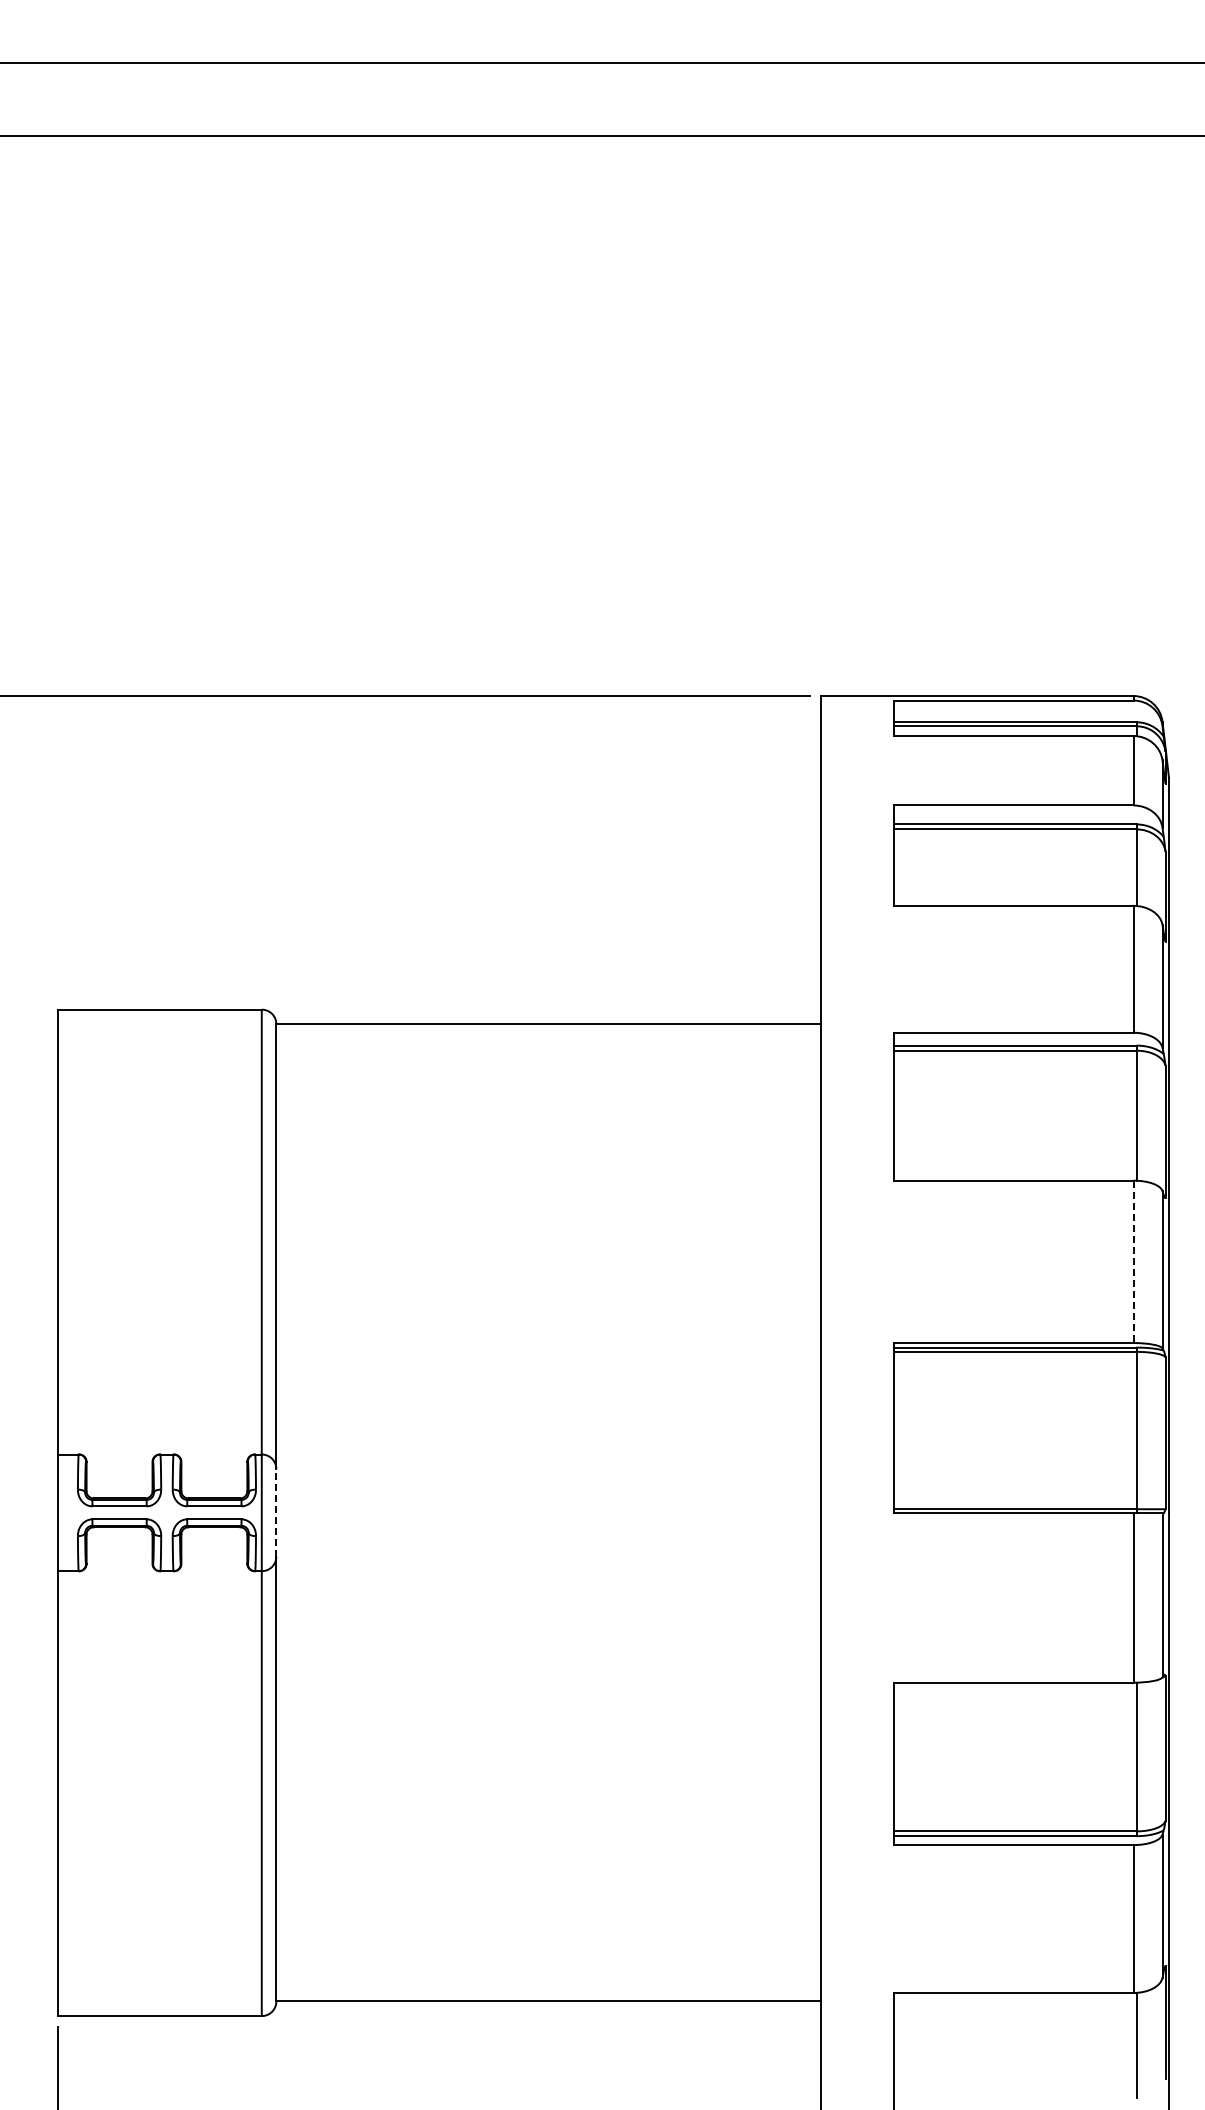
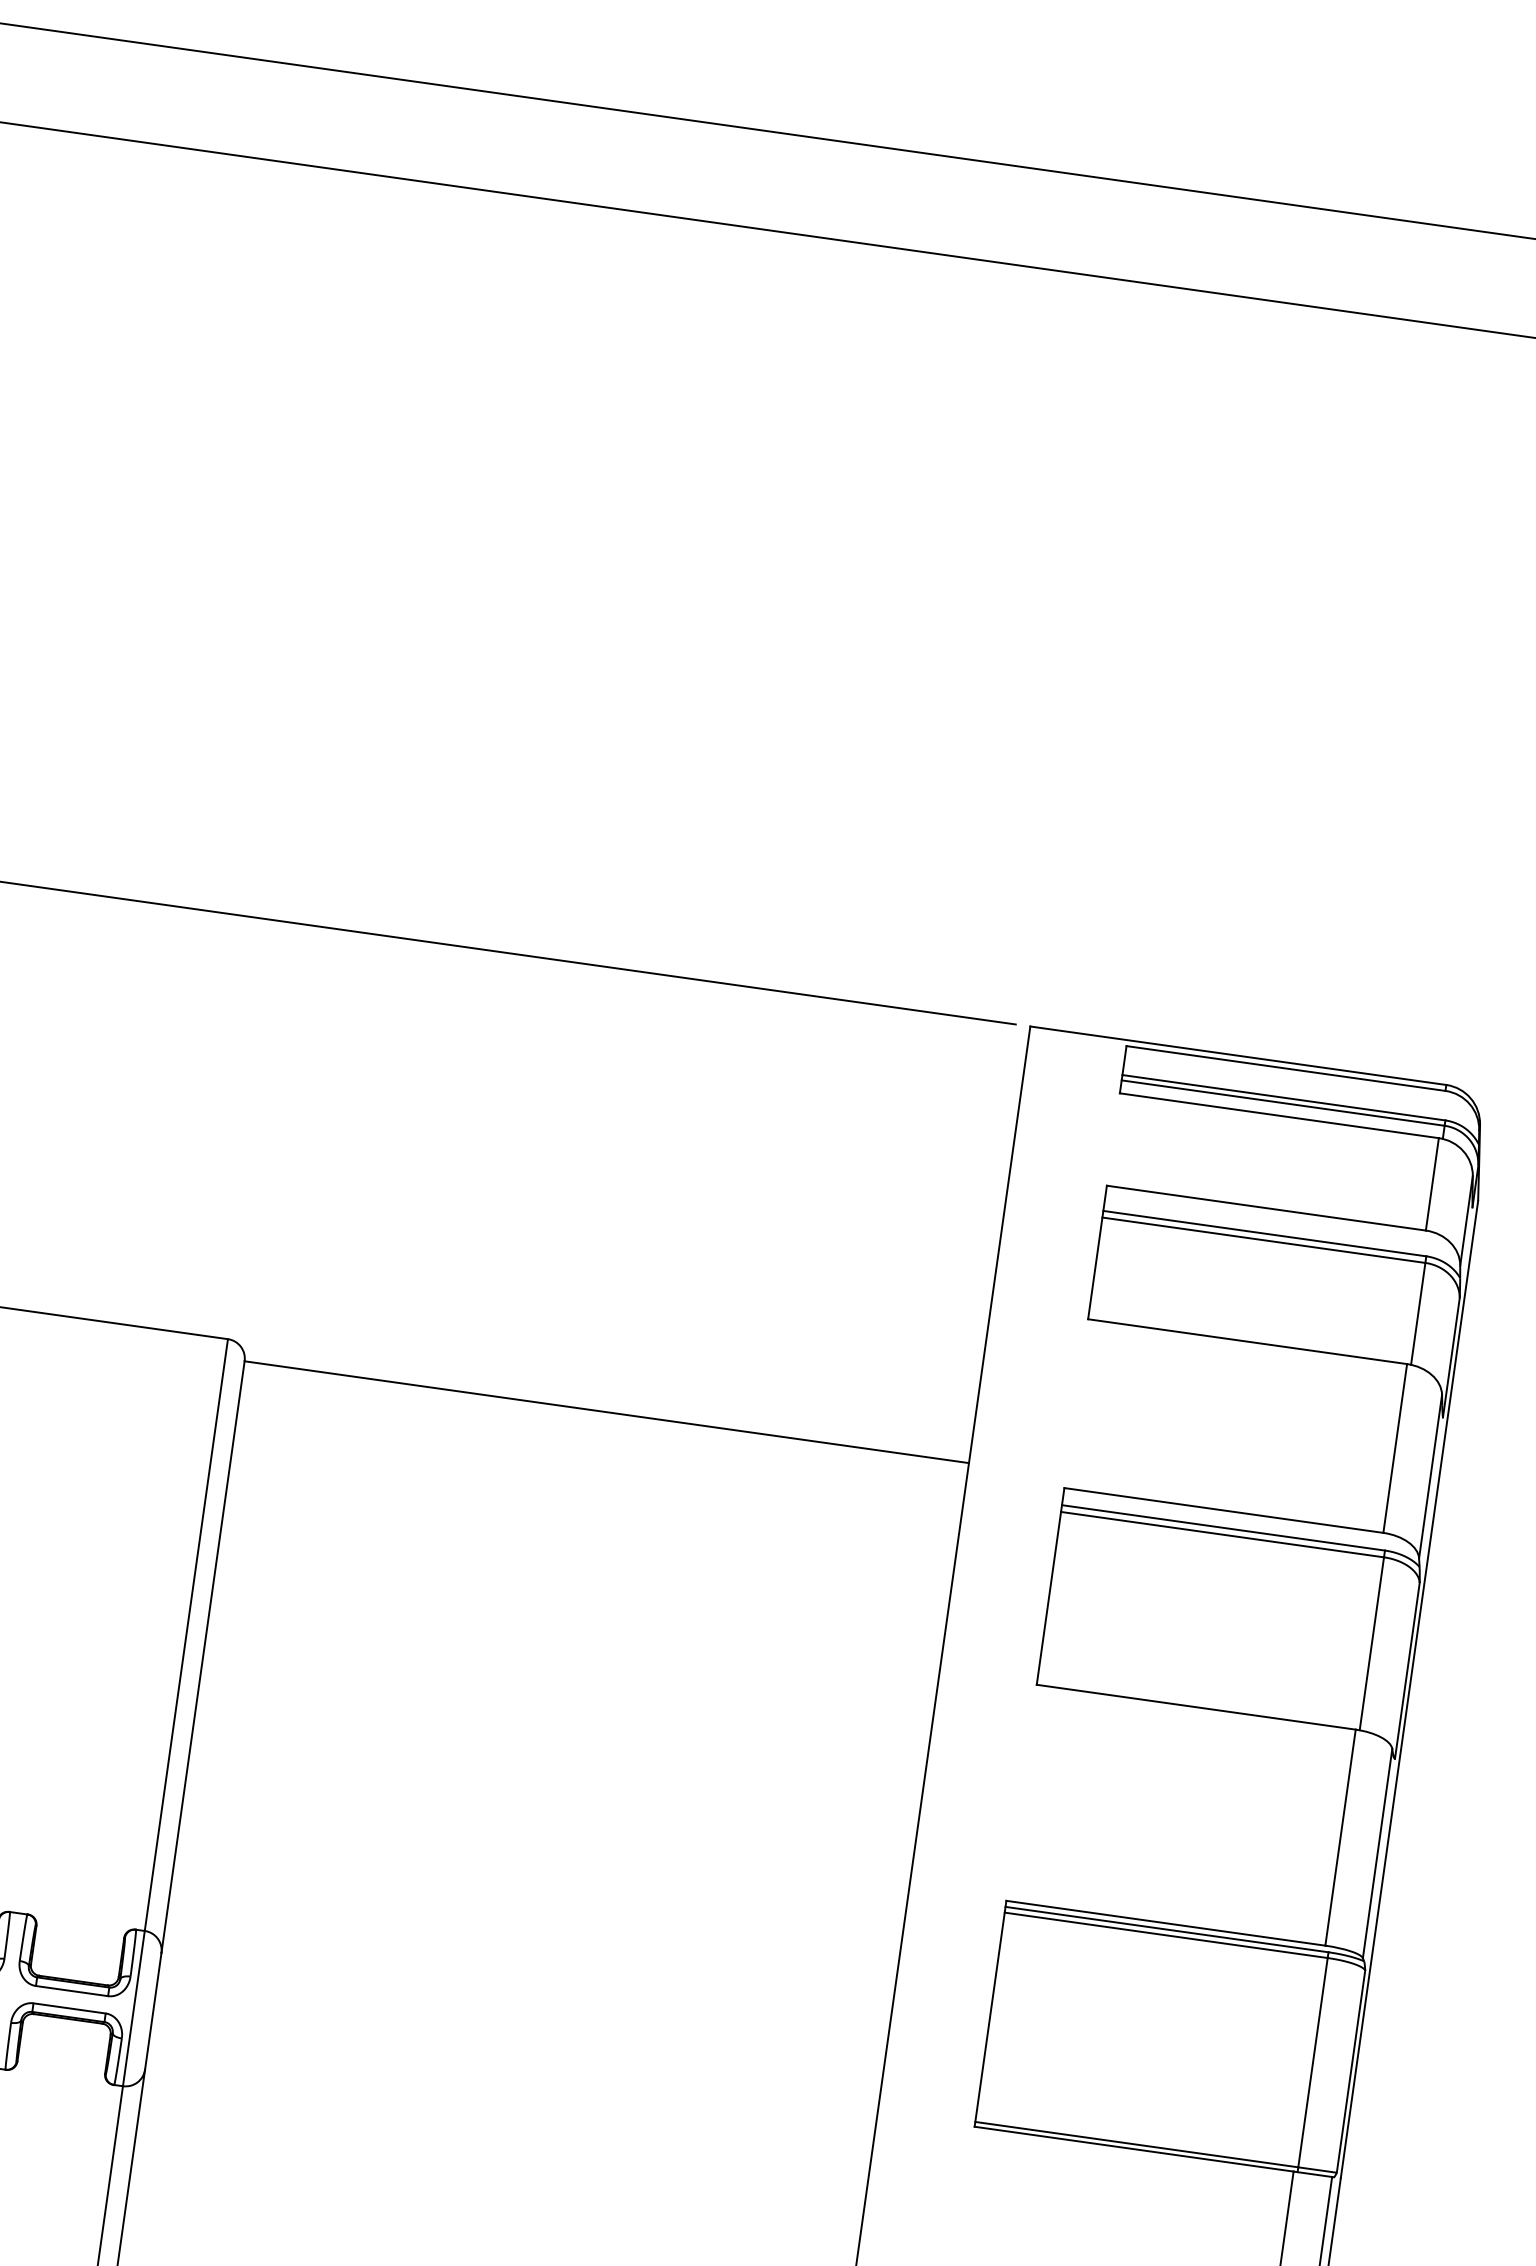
line: (1133, 1262) -> (1340, 1838), dashed -> solid
line: (276, 1512) -> (153, 2010), dashed -> solid

